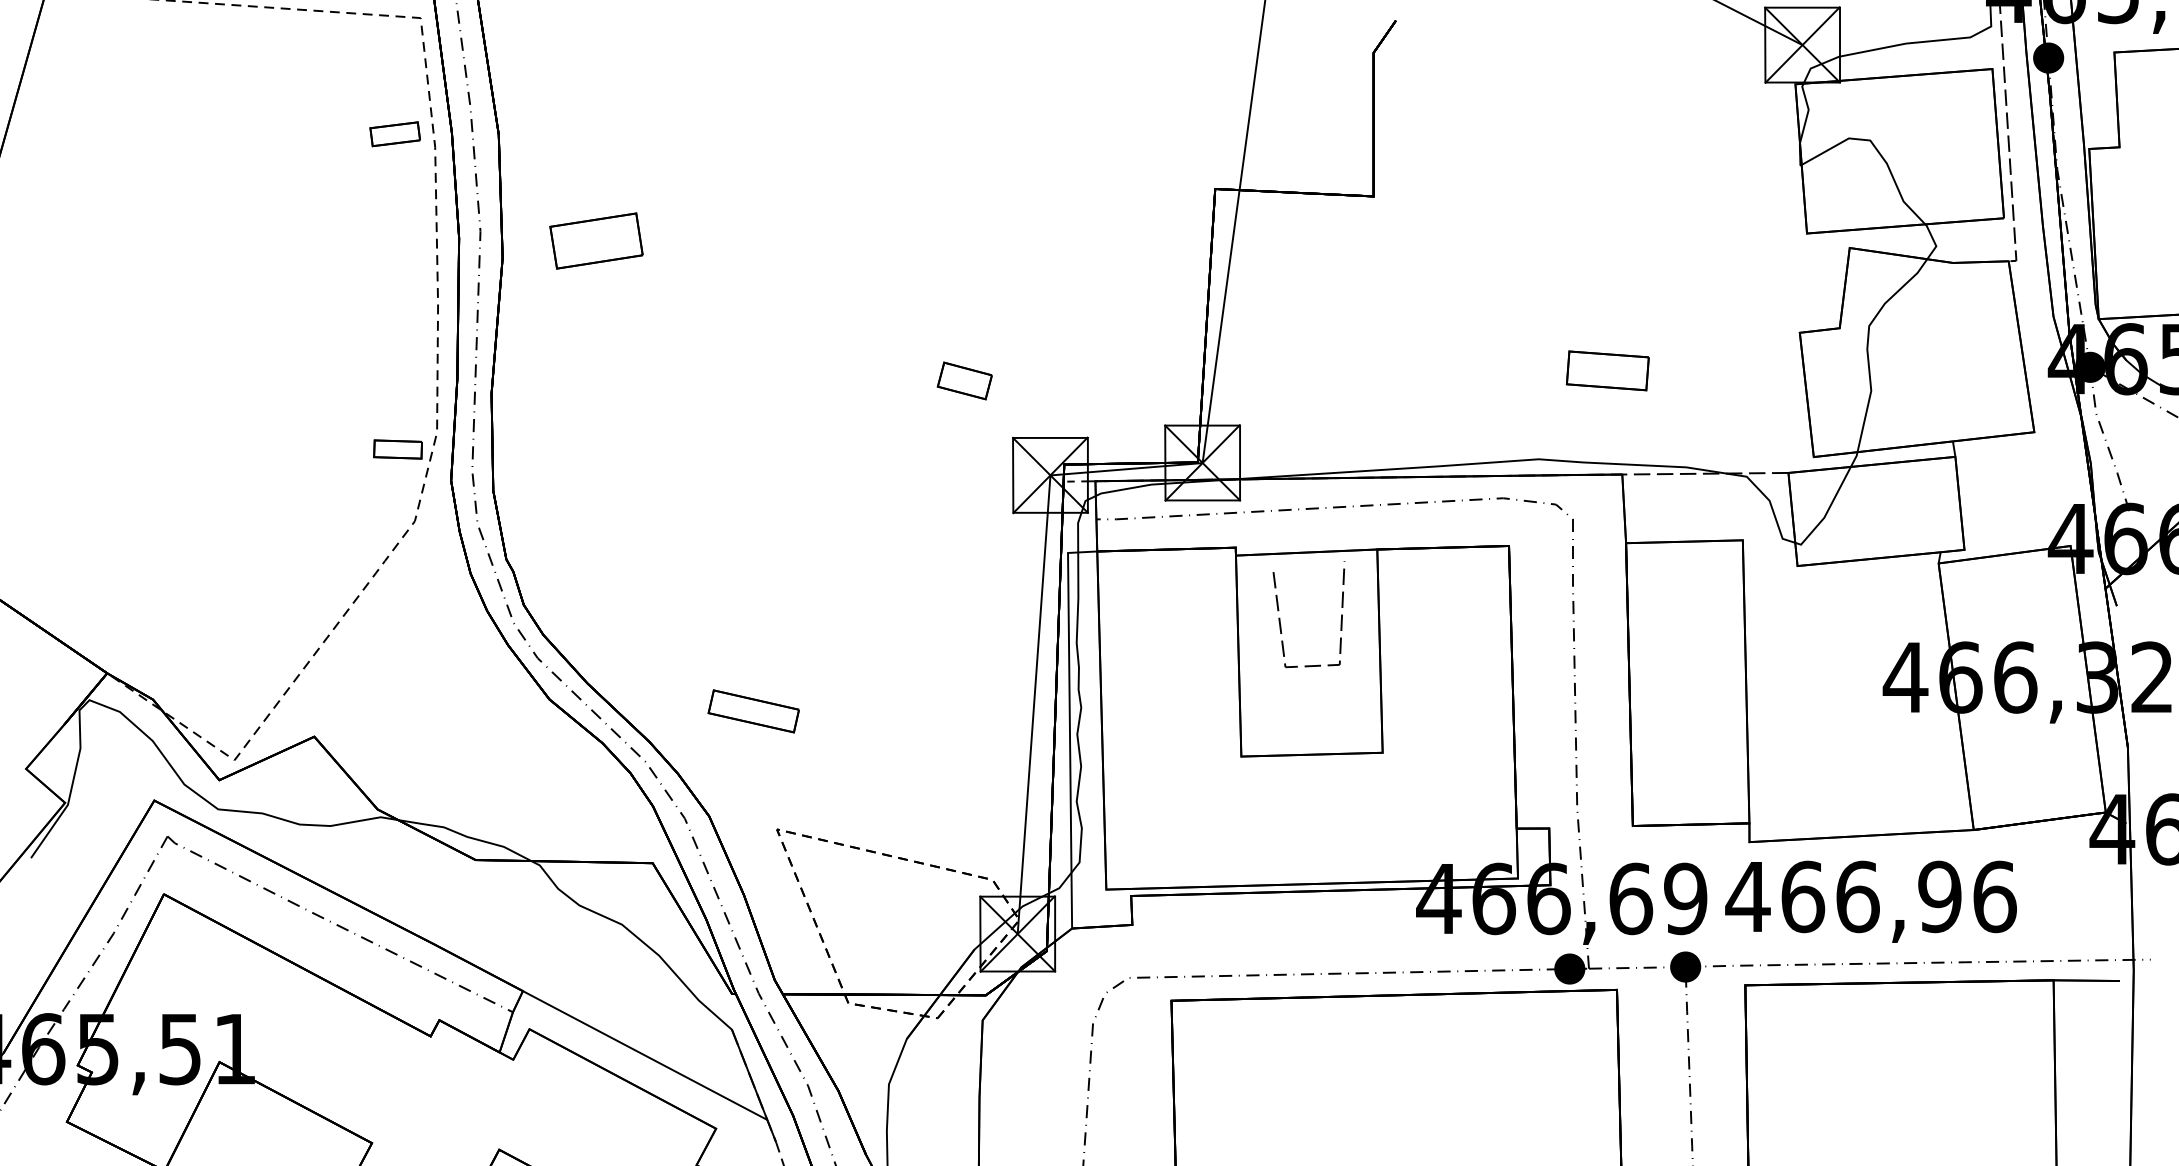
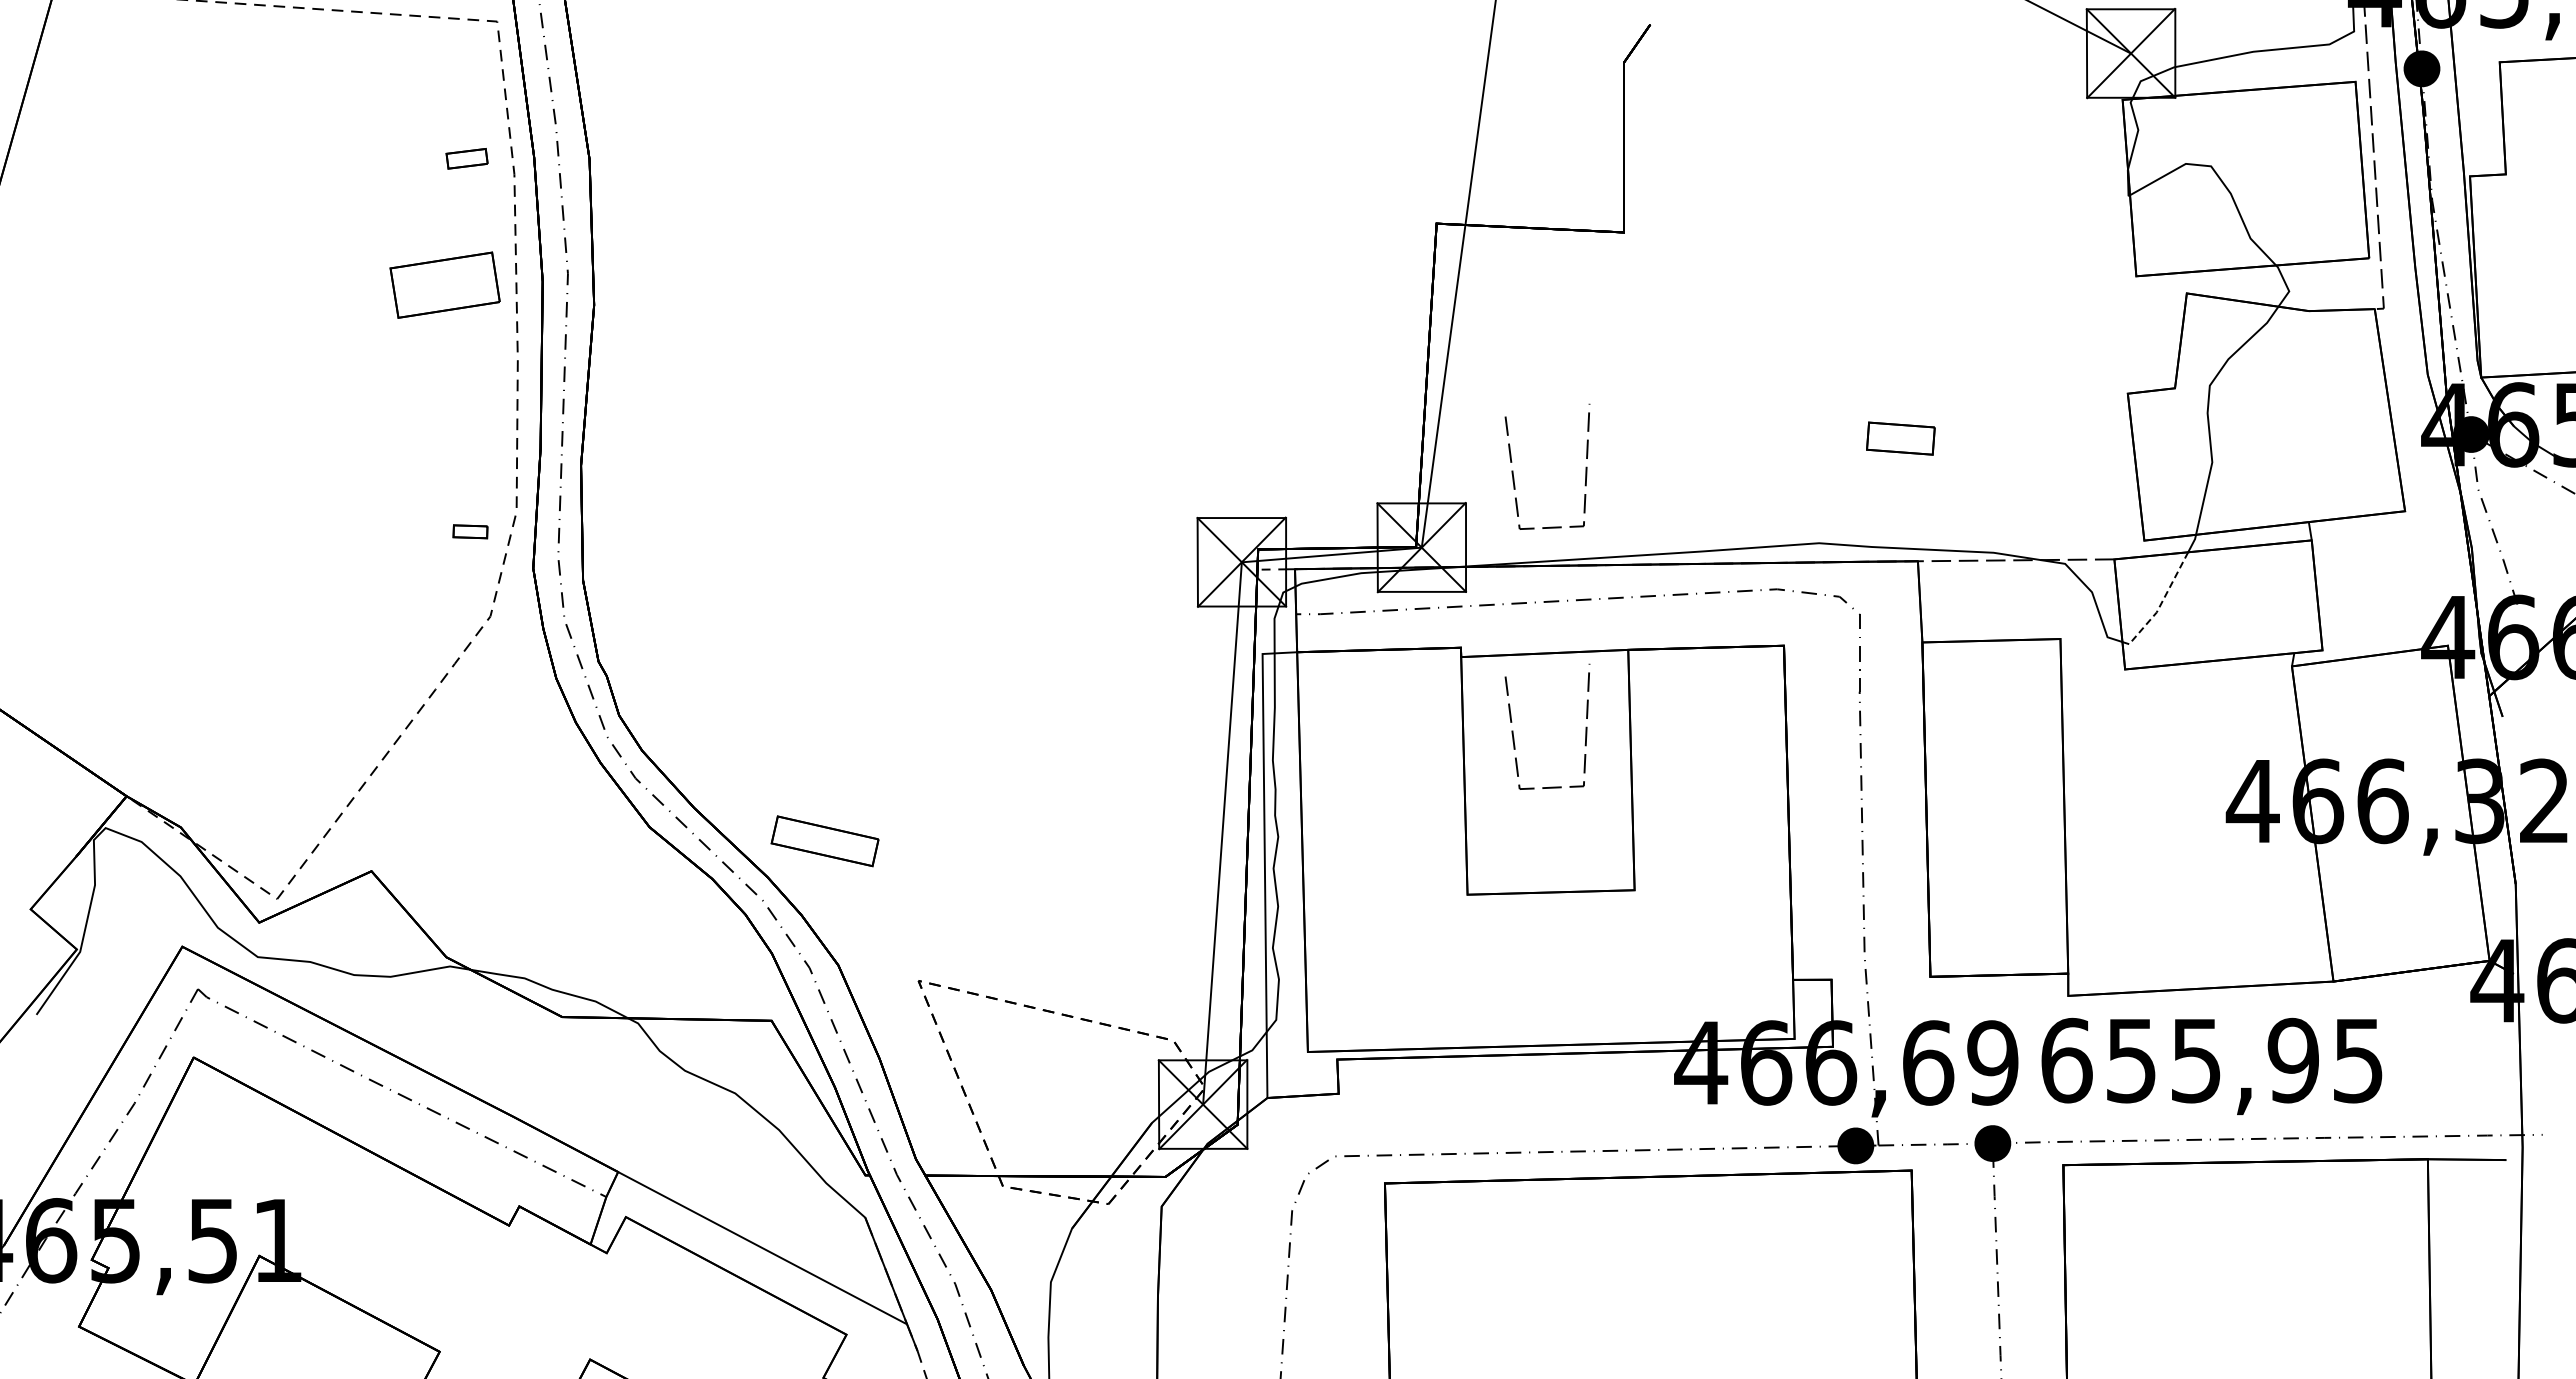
part: (394, 133) -> (466, 158), size x0.7
part: (595, 240) -> (444, 284), moved
part: (1607, 370) -> (1900, 438), size x0.7
part: (964, 380) -> (1140, 450), removed
line: (1280, 397) -> (1513, 470), added
part: (398, 449) -> (470, 531), size x0.6
line: (1827, 511) -> (2160, 605), solid -> dashed
part: (753, 711) -> (824, 841), moved
text: (1870, 896) -> (2211, 1060), 466,96 -> 655,95

